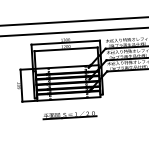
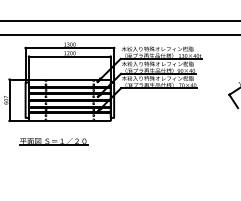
part: (69, 114) -> (53, 141), moved

